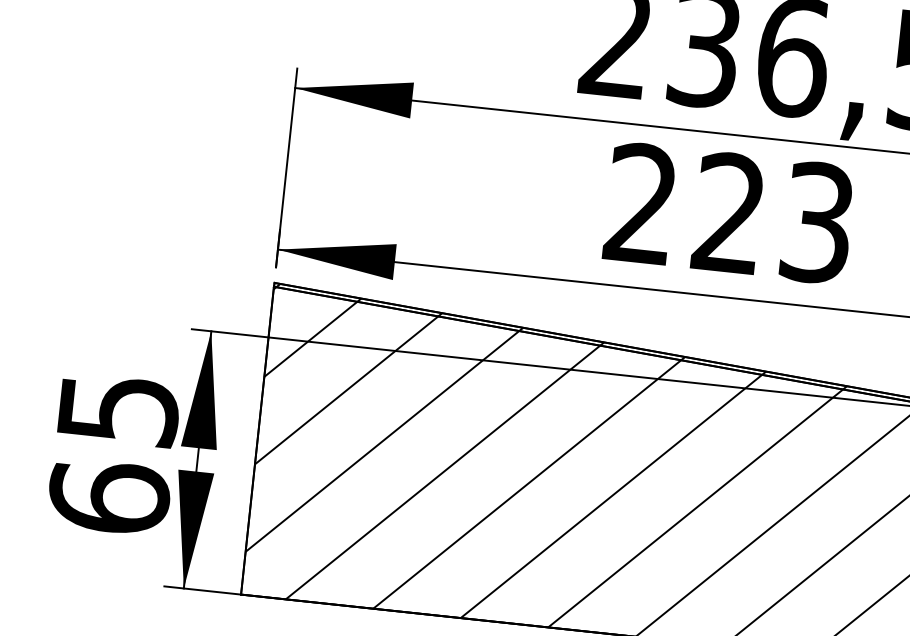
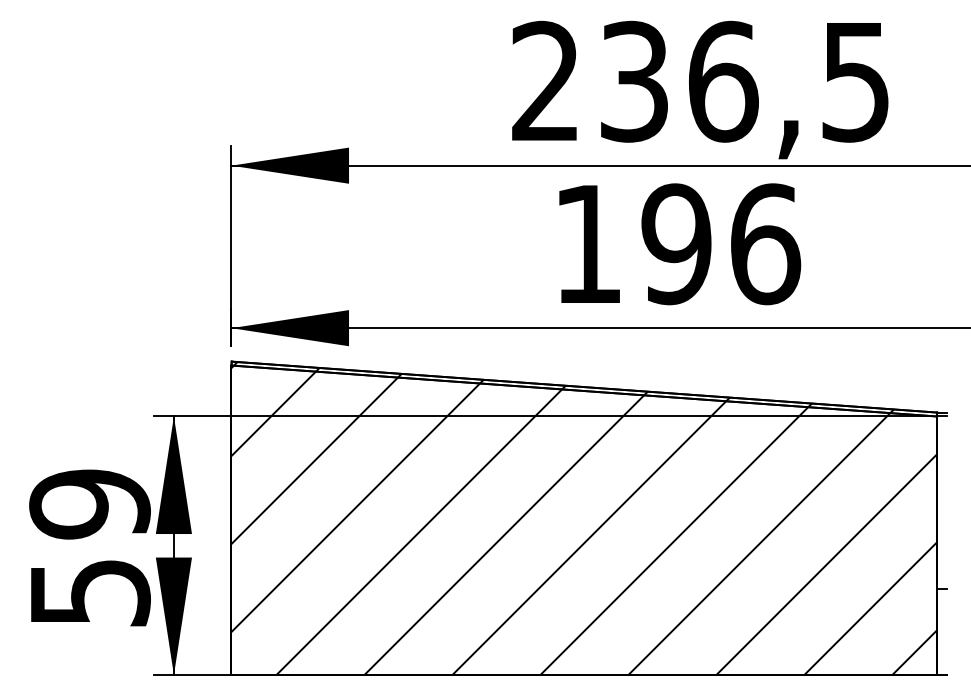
text: (730, 213) -> (677, 244), 223 -> 196
text: (113, 453) -> (89, 548), 65 -> 59

